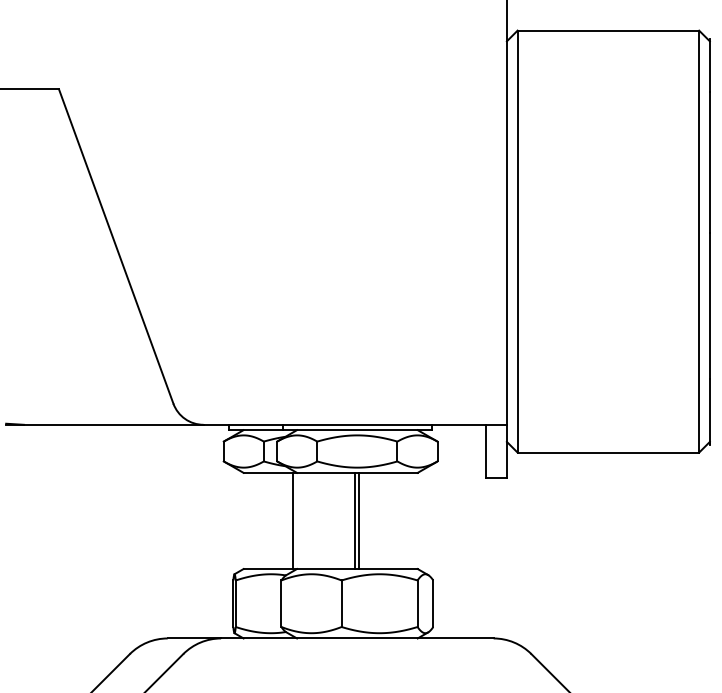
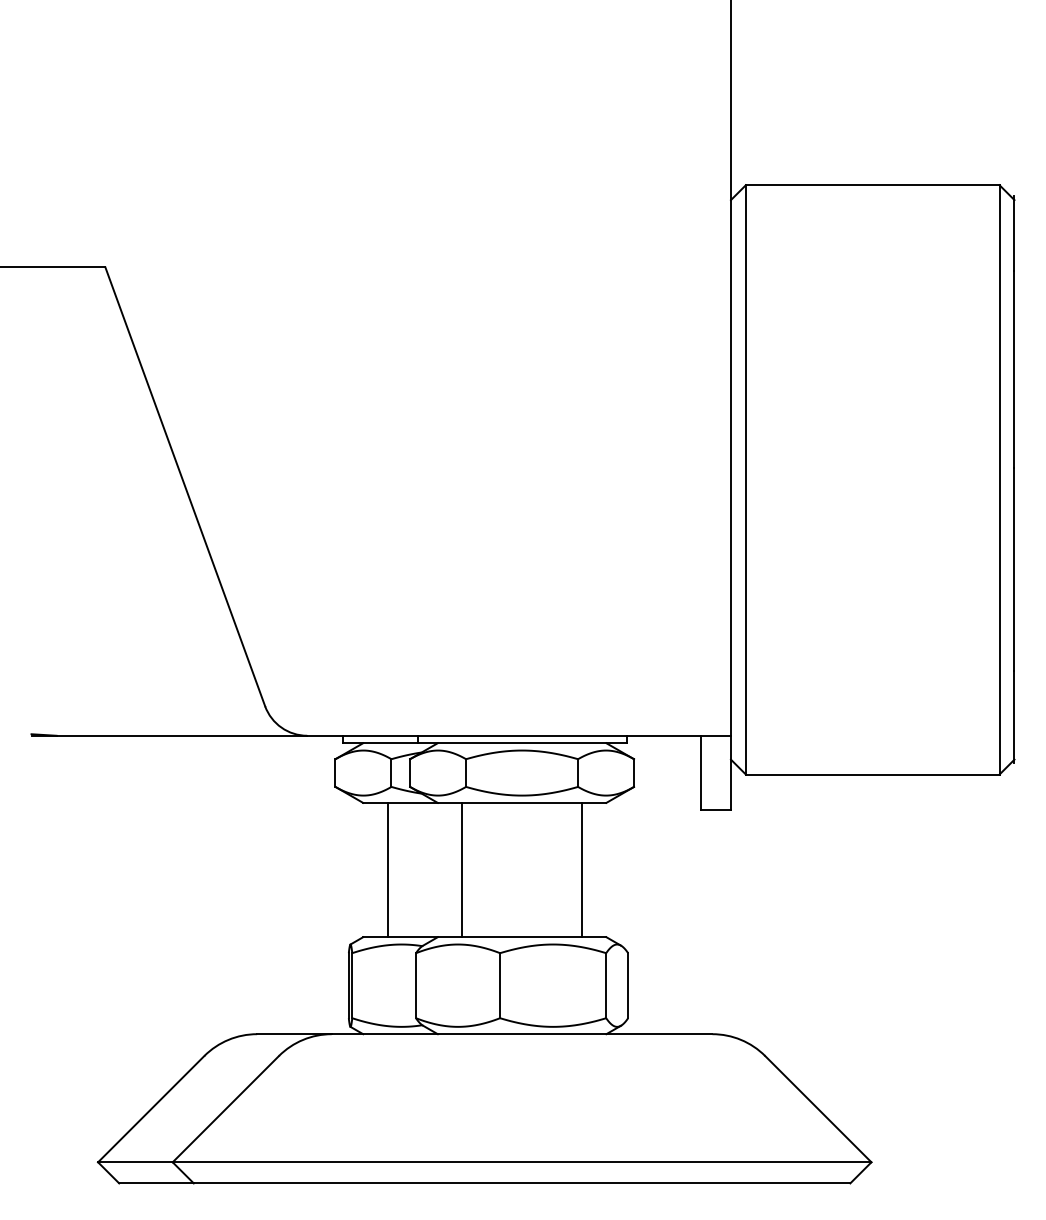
line: (292, 520) -> (387, 869), moved
line: (355, 520) -> (462, 869), moved
line: (359, 520) -> (581, 869), moved

